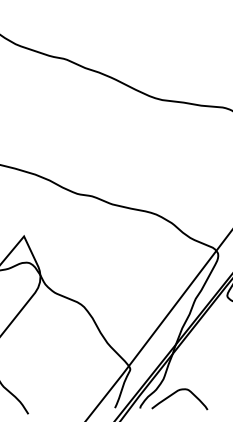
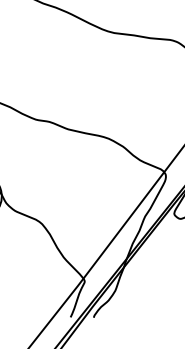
curve: (174, 394) -> (125, 304), removed

